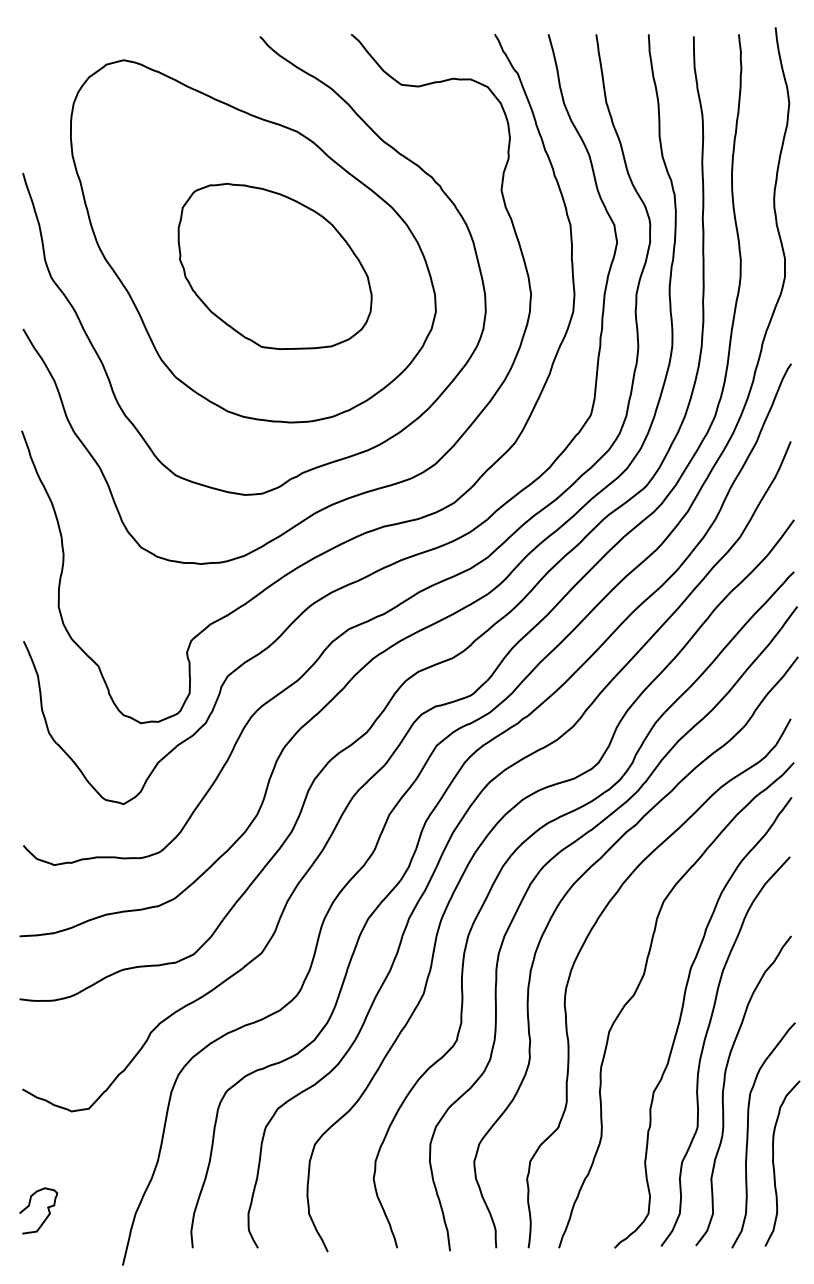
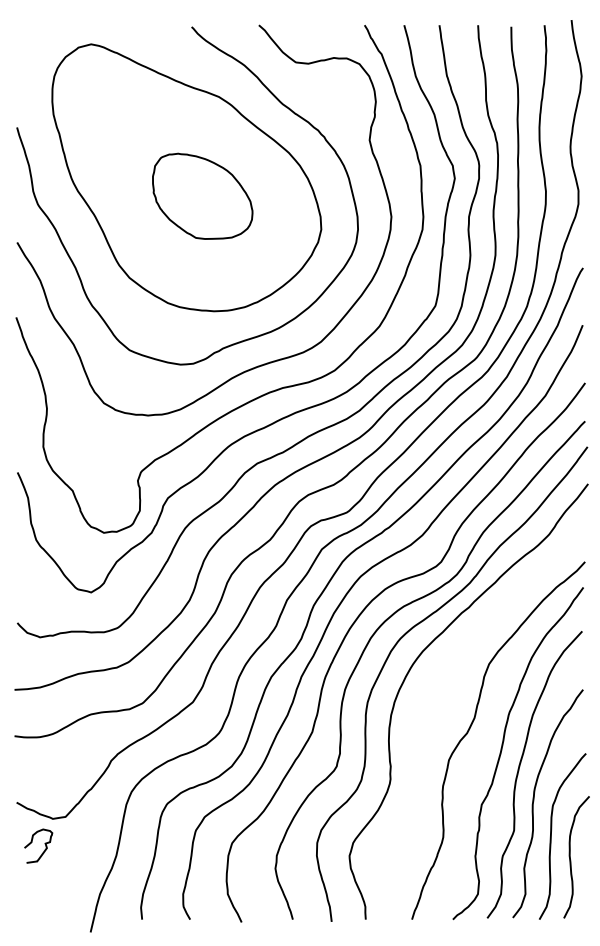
part: (274, 266) -> (202, 196), size x0.7
curve: (584, 946) -> (430, 697), removed
curve: (46, 1208) -> (44, 844), moved

